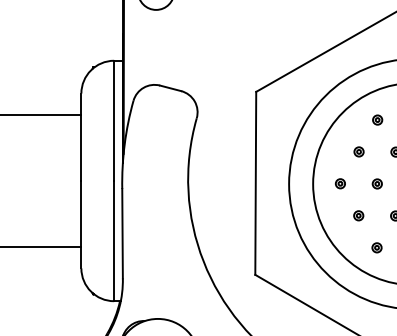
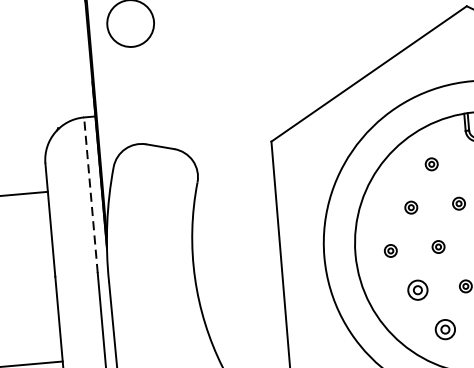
line: (114, 120) -> (91, 194), solid -> dashed
part: (358, 215) -> (417, 289), size x1.6
part: (376, 247) -> (444, 329), size x1.6

